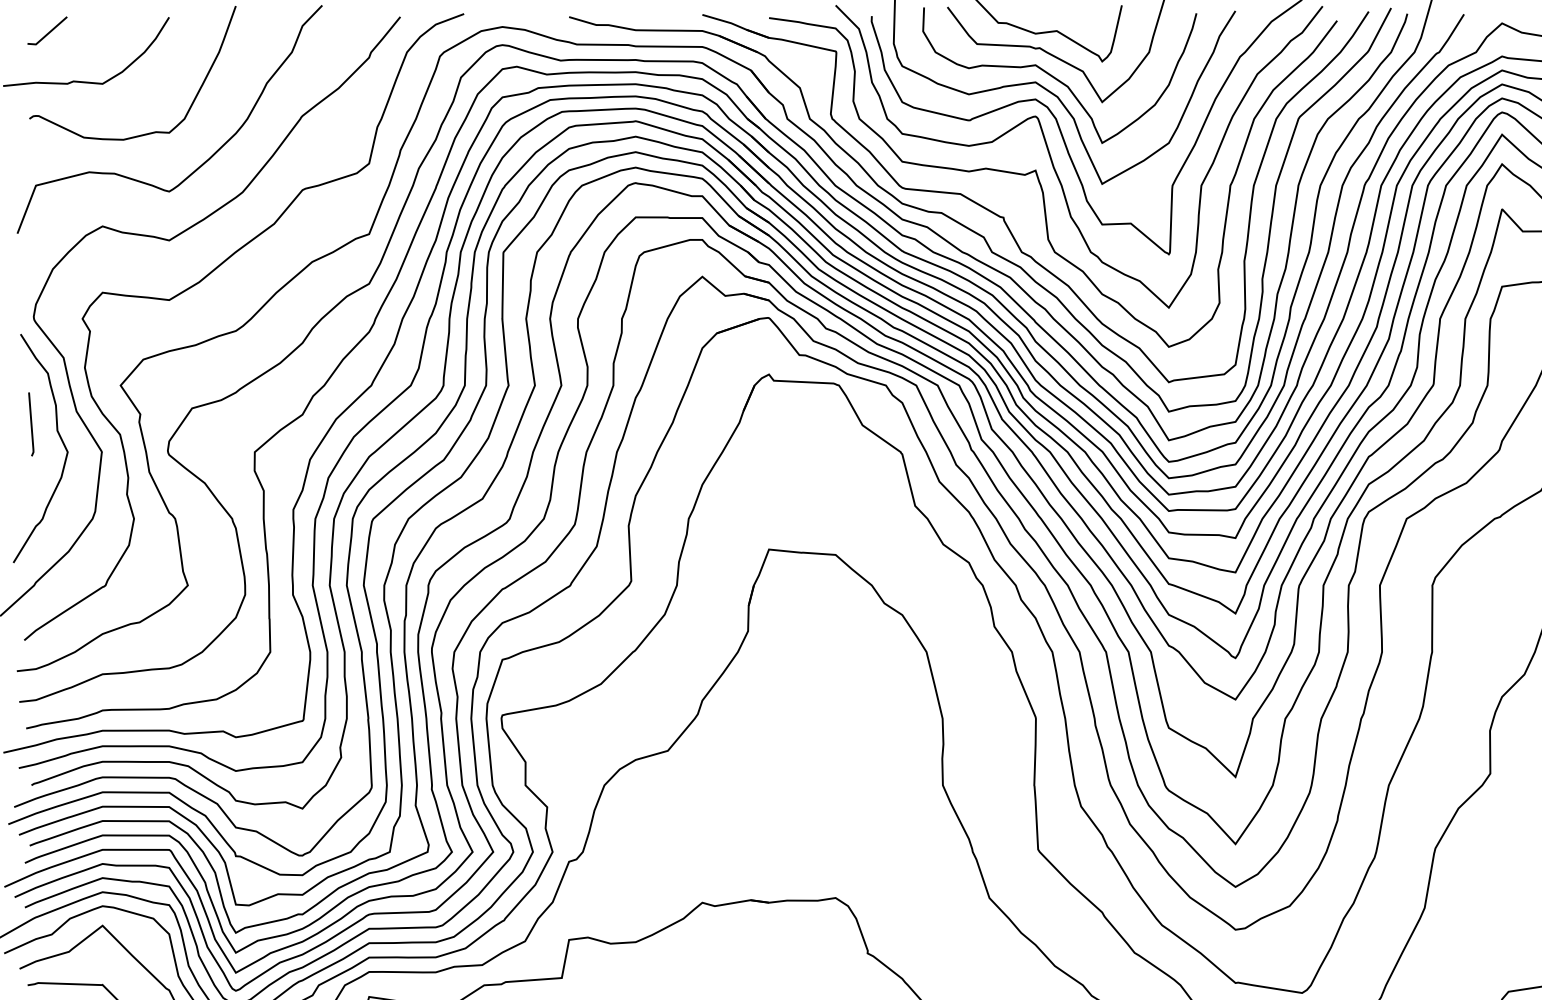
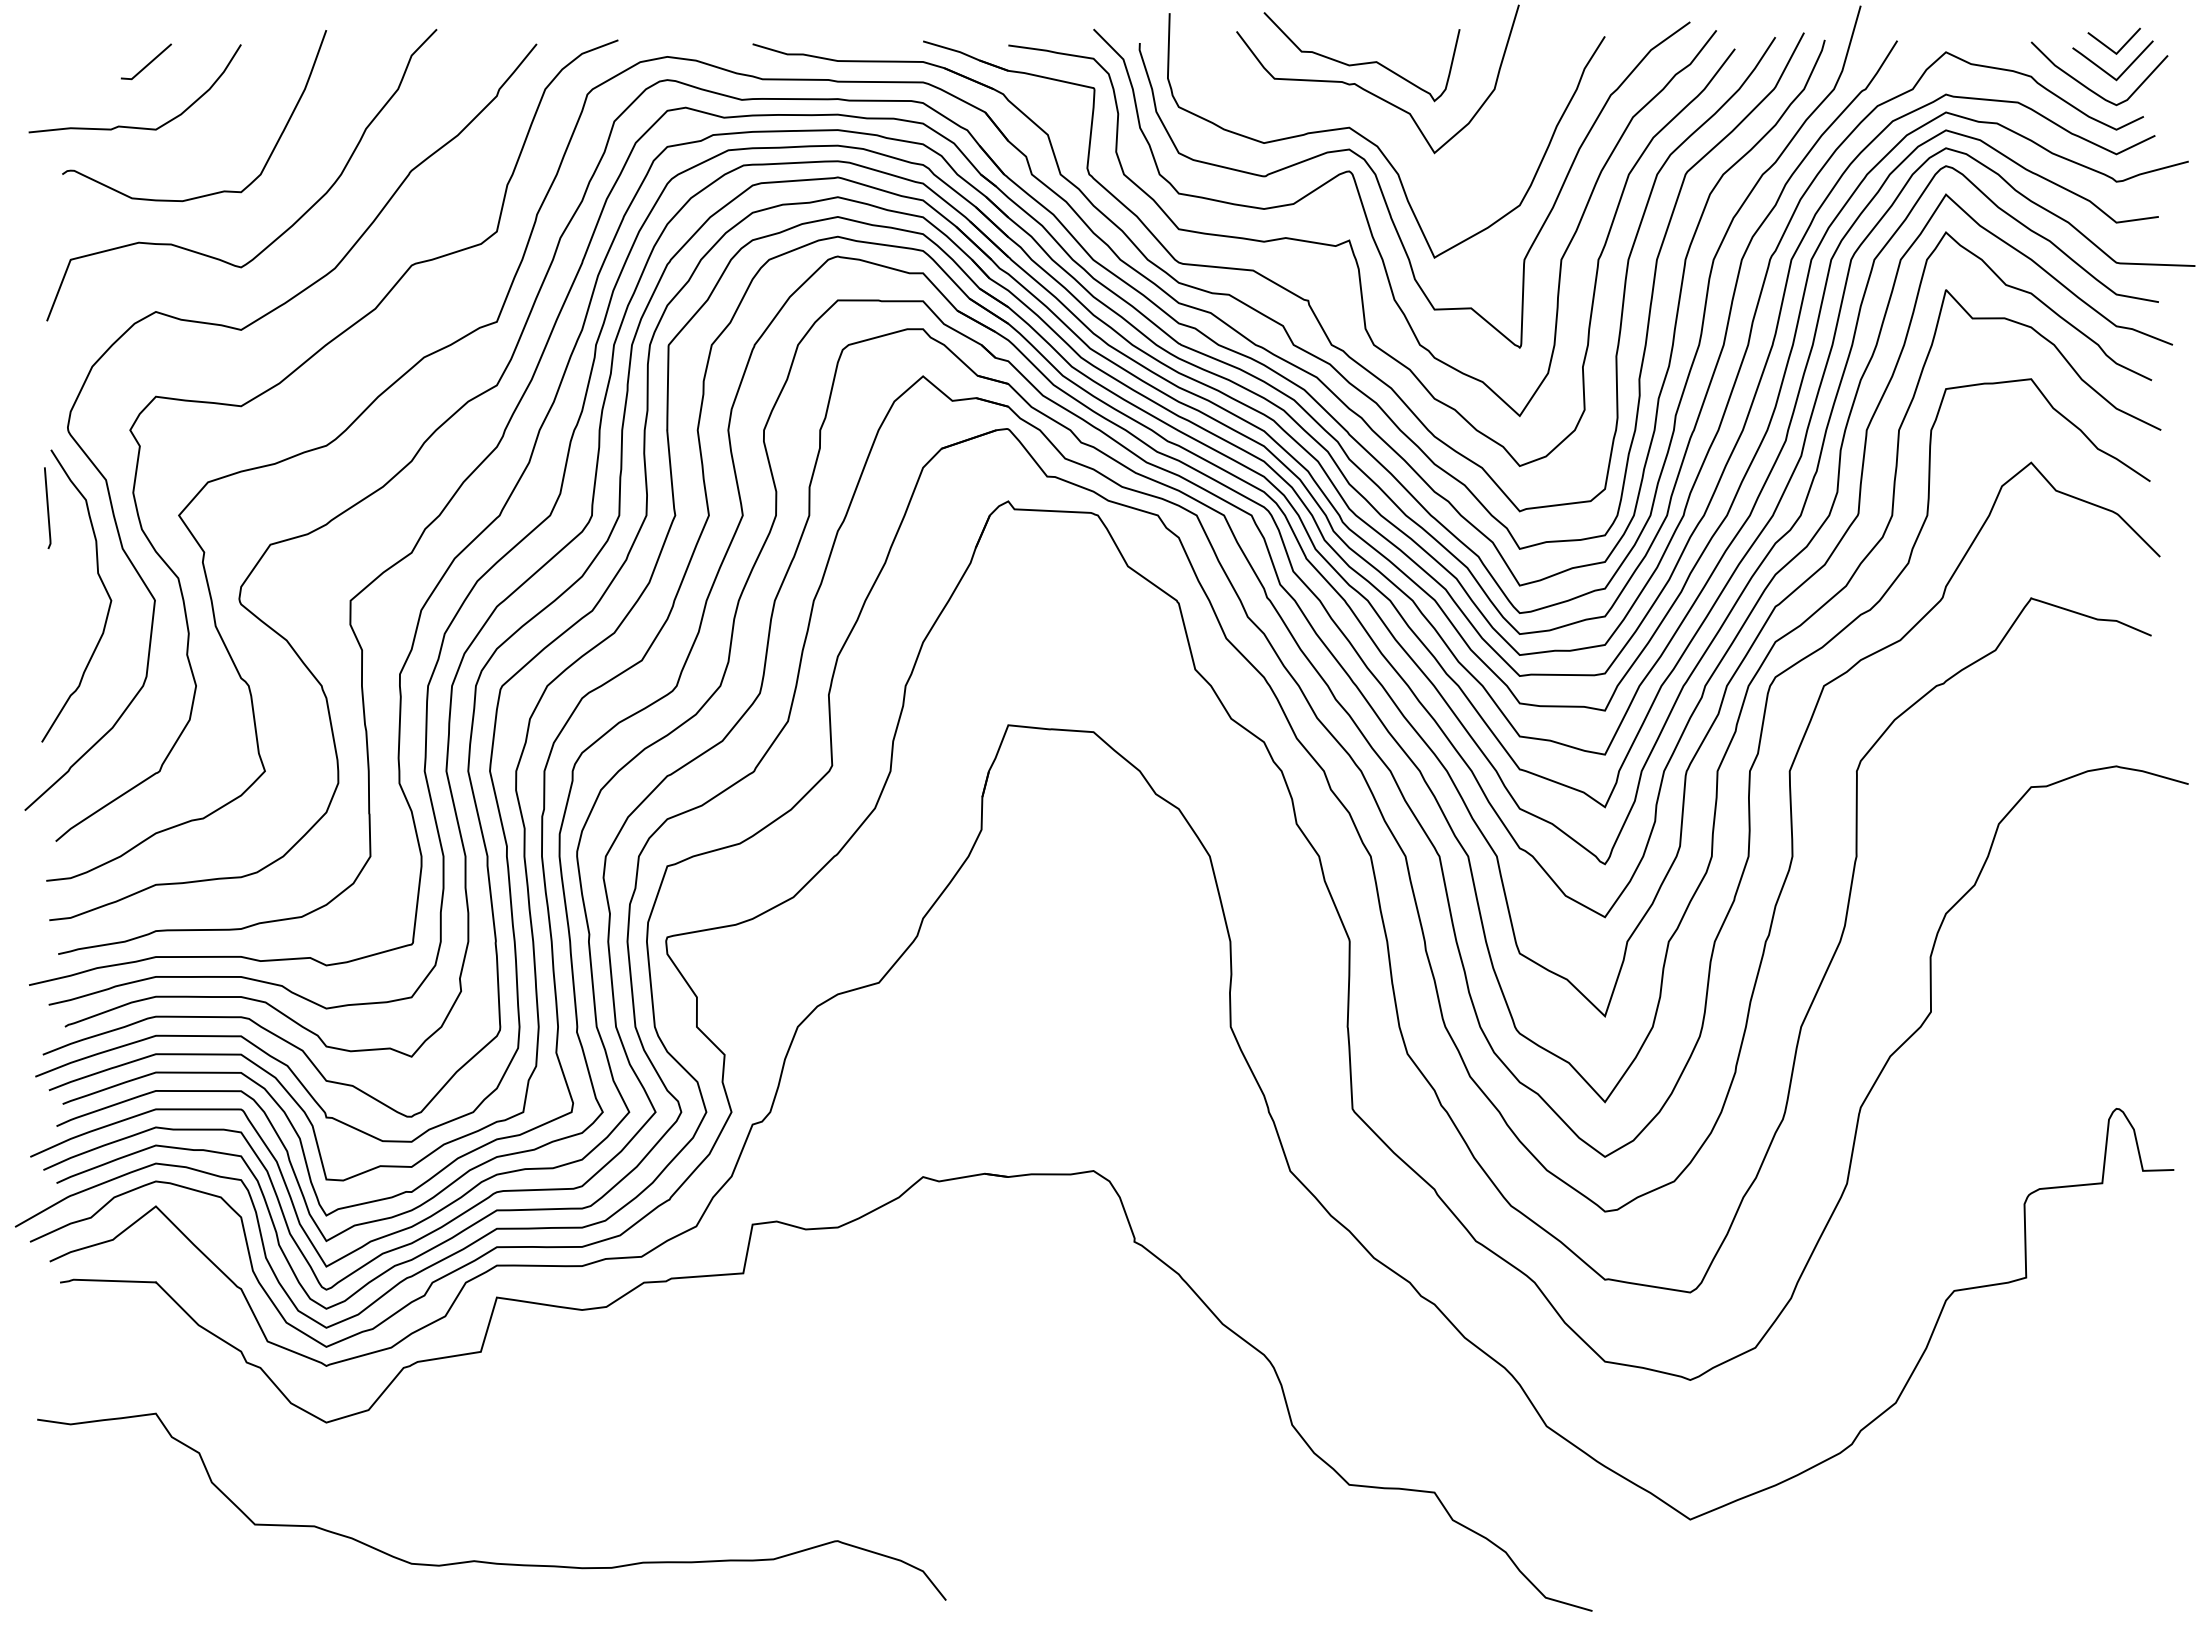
line: (47, 32) -> (146, 64), moved
curve: (1056, 78) -> (1376, 122), removed
line: (31, 423) -> (47, 507), moved

